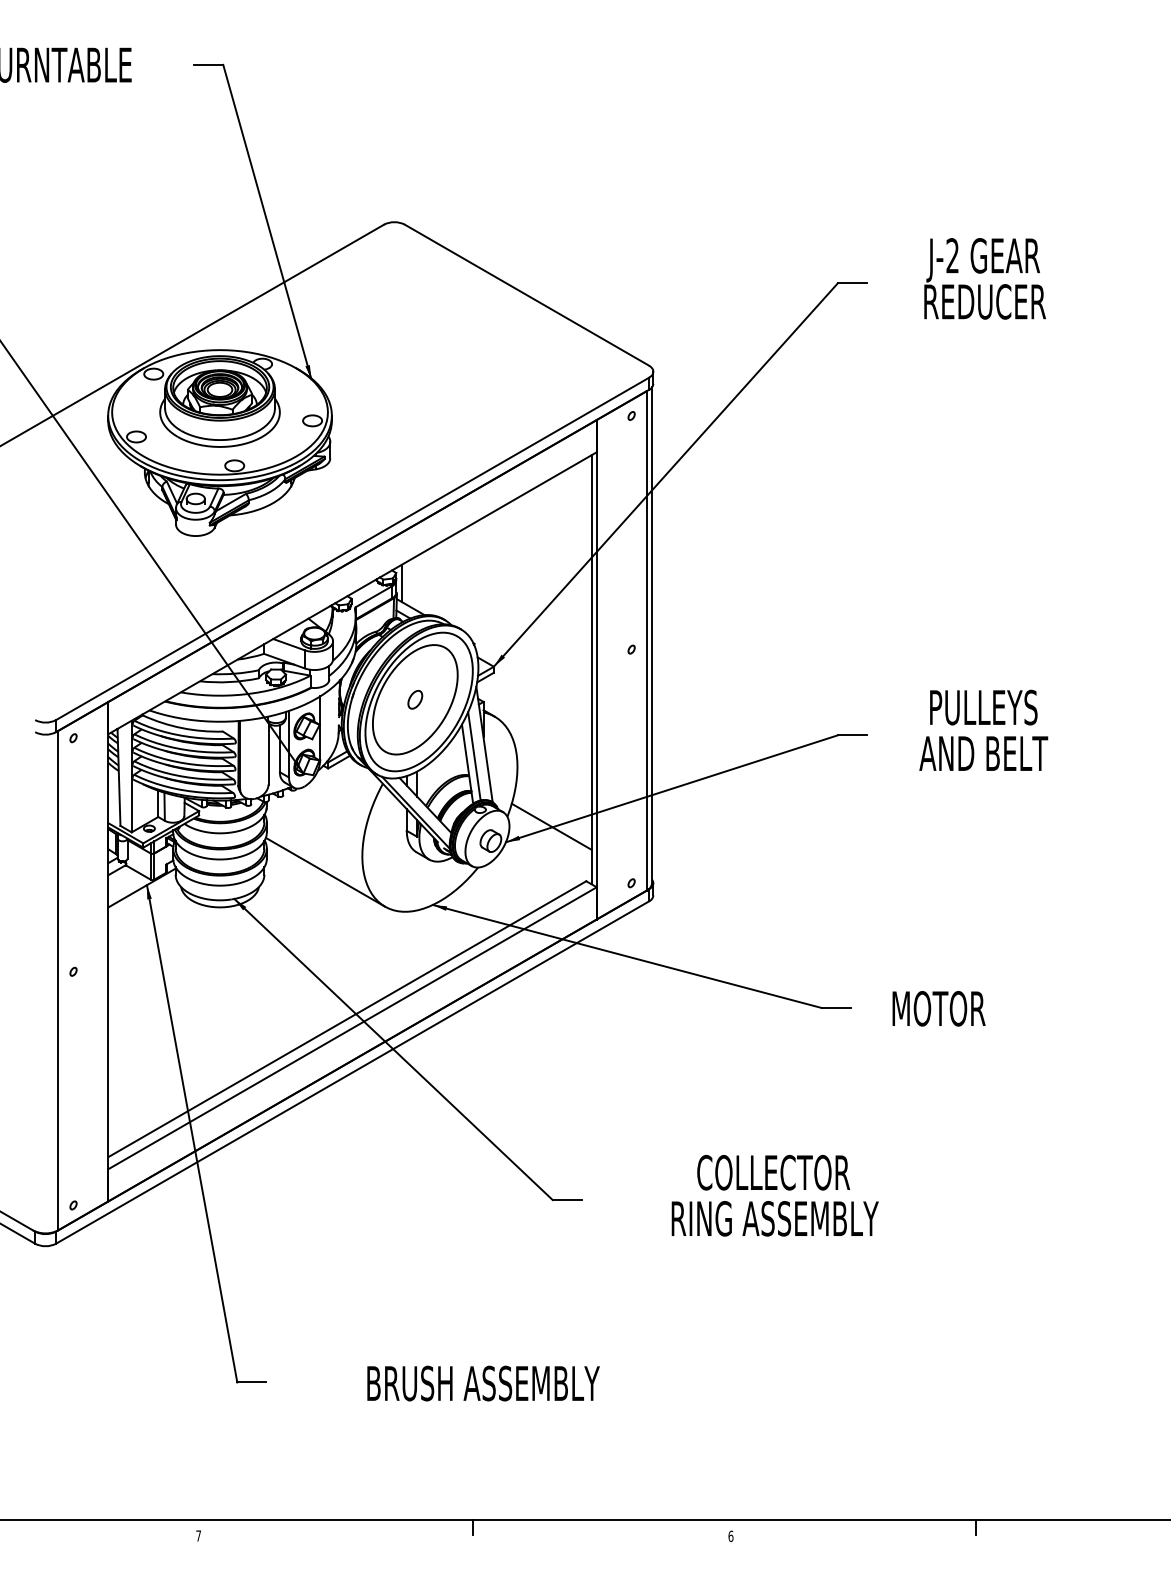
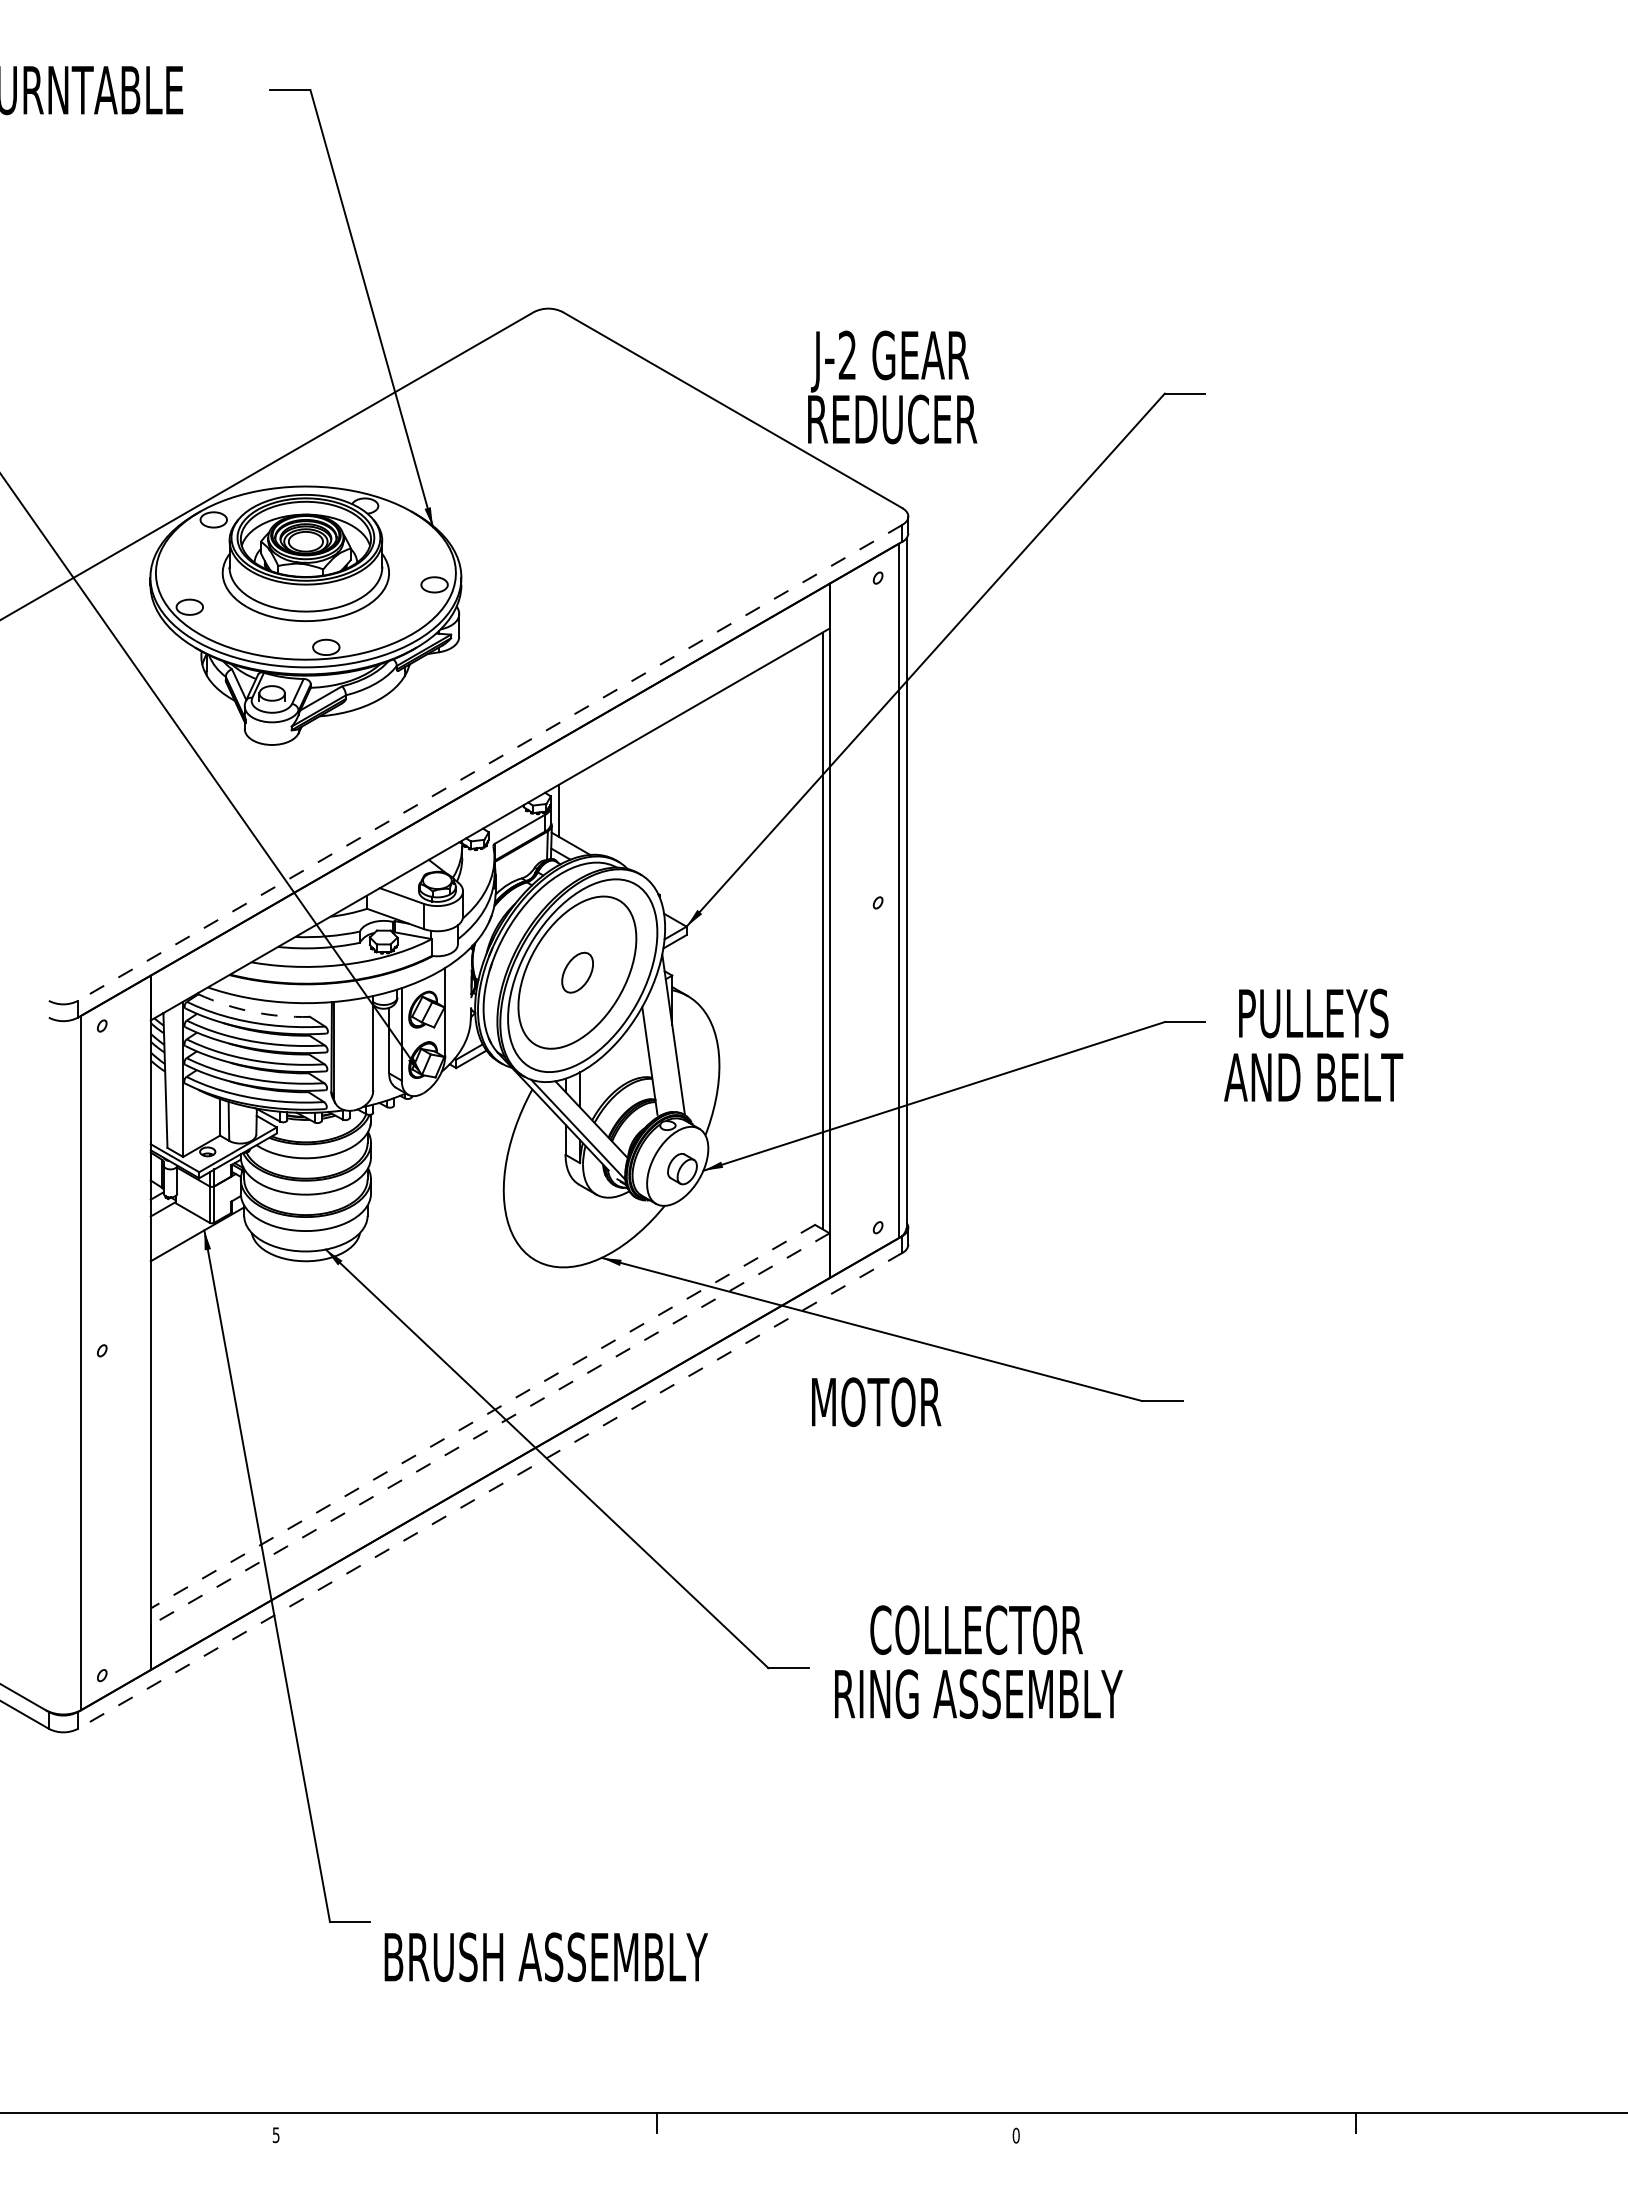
text: (985, 278) -> (892, 387), moved
line: (352, 548) -> (490, 762), solid -> dashed
part: (414, 699) -> (576, 972), size x1.6
arc: (181, 727) -> (252, 1011), solid -> dashed
text: (983, 729) -> (1313, 1044), moved
line: (474, 755) -> (659, 1050), removed
line: (551, 827) -> (766, 1149), removed
line: (325, 872) -> (452, 1212), removed
text: (939, 1008) -> (876, 1402), moved
line: (347, 1019) -> (482, 1416), solid -> dashed
line: (352, 1028) -> (490, 1429), solid -> dashed
line: (352, 1072) -> (490, 1490), solid -> dashed
text: (775, 1195) -> (978, 1661), moved
text: (482, 1383) -> (545, 1957), moved
text: (198, 1536) -> (275, 2135), 7 -> 5
text: (730, 1536) -> (1015, 2135), 6 -> 0

